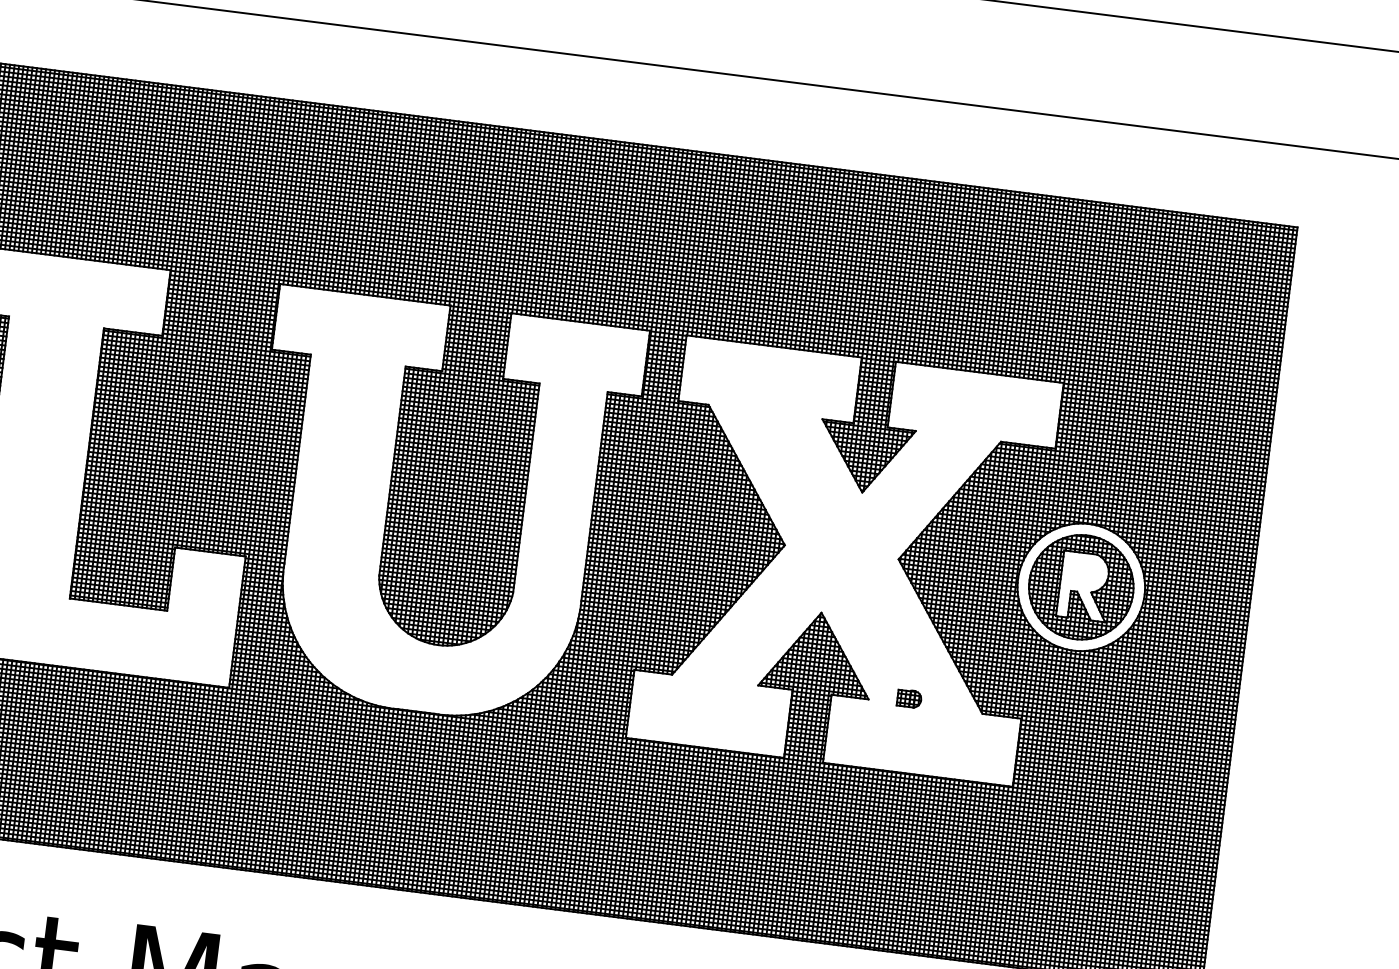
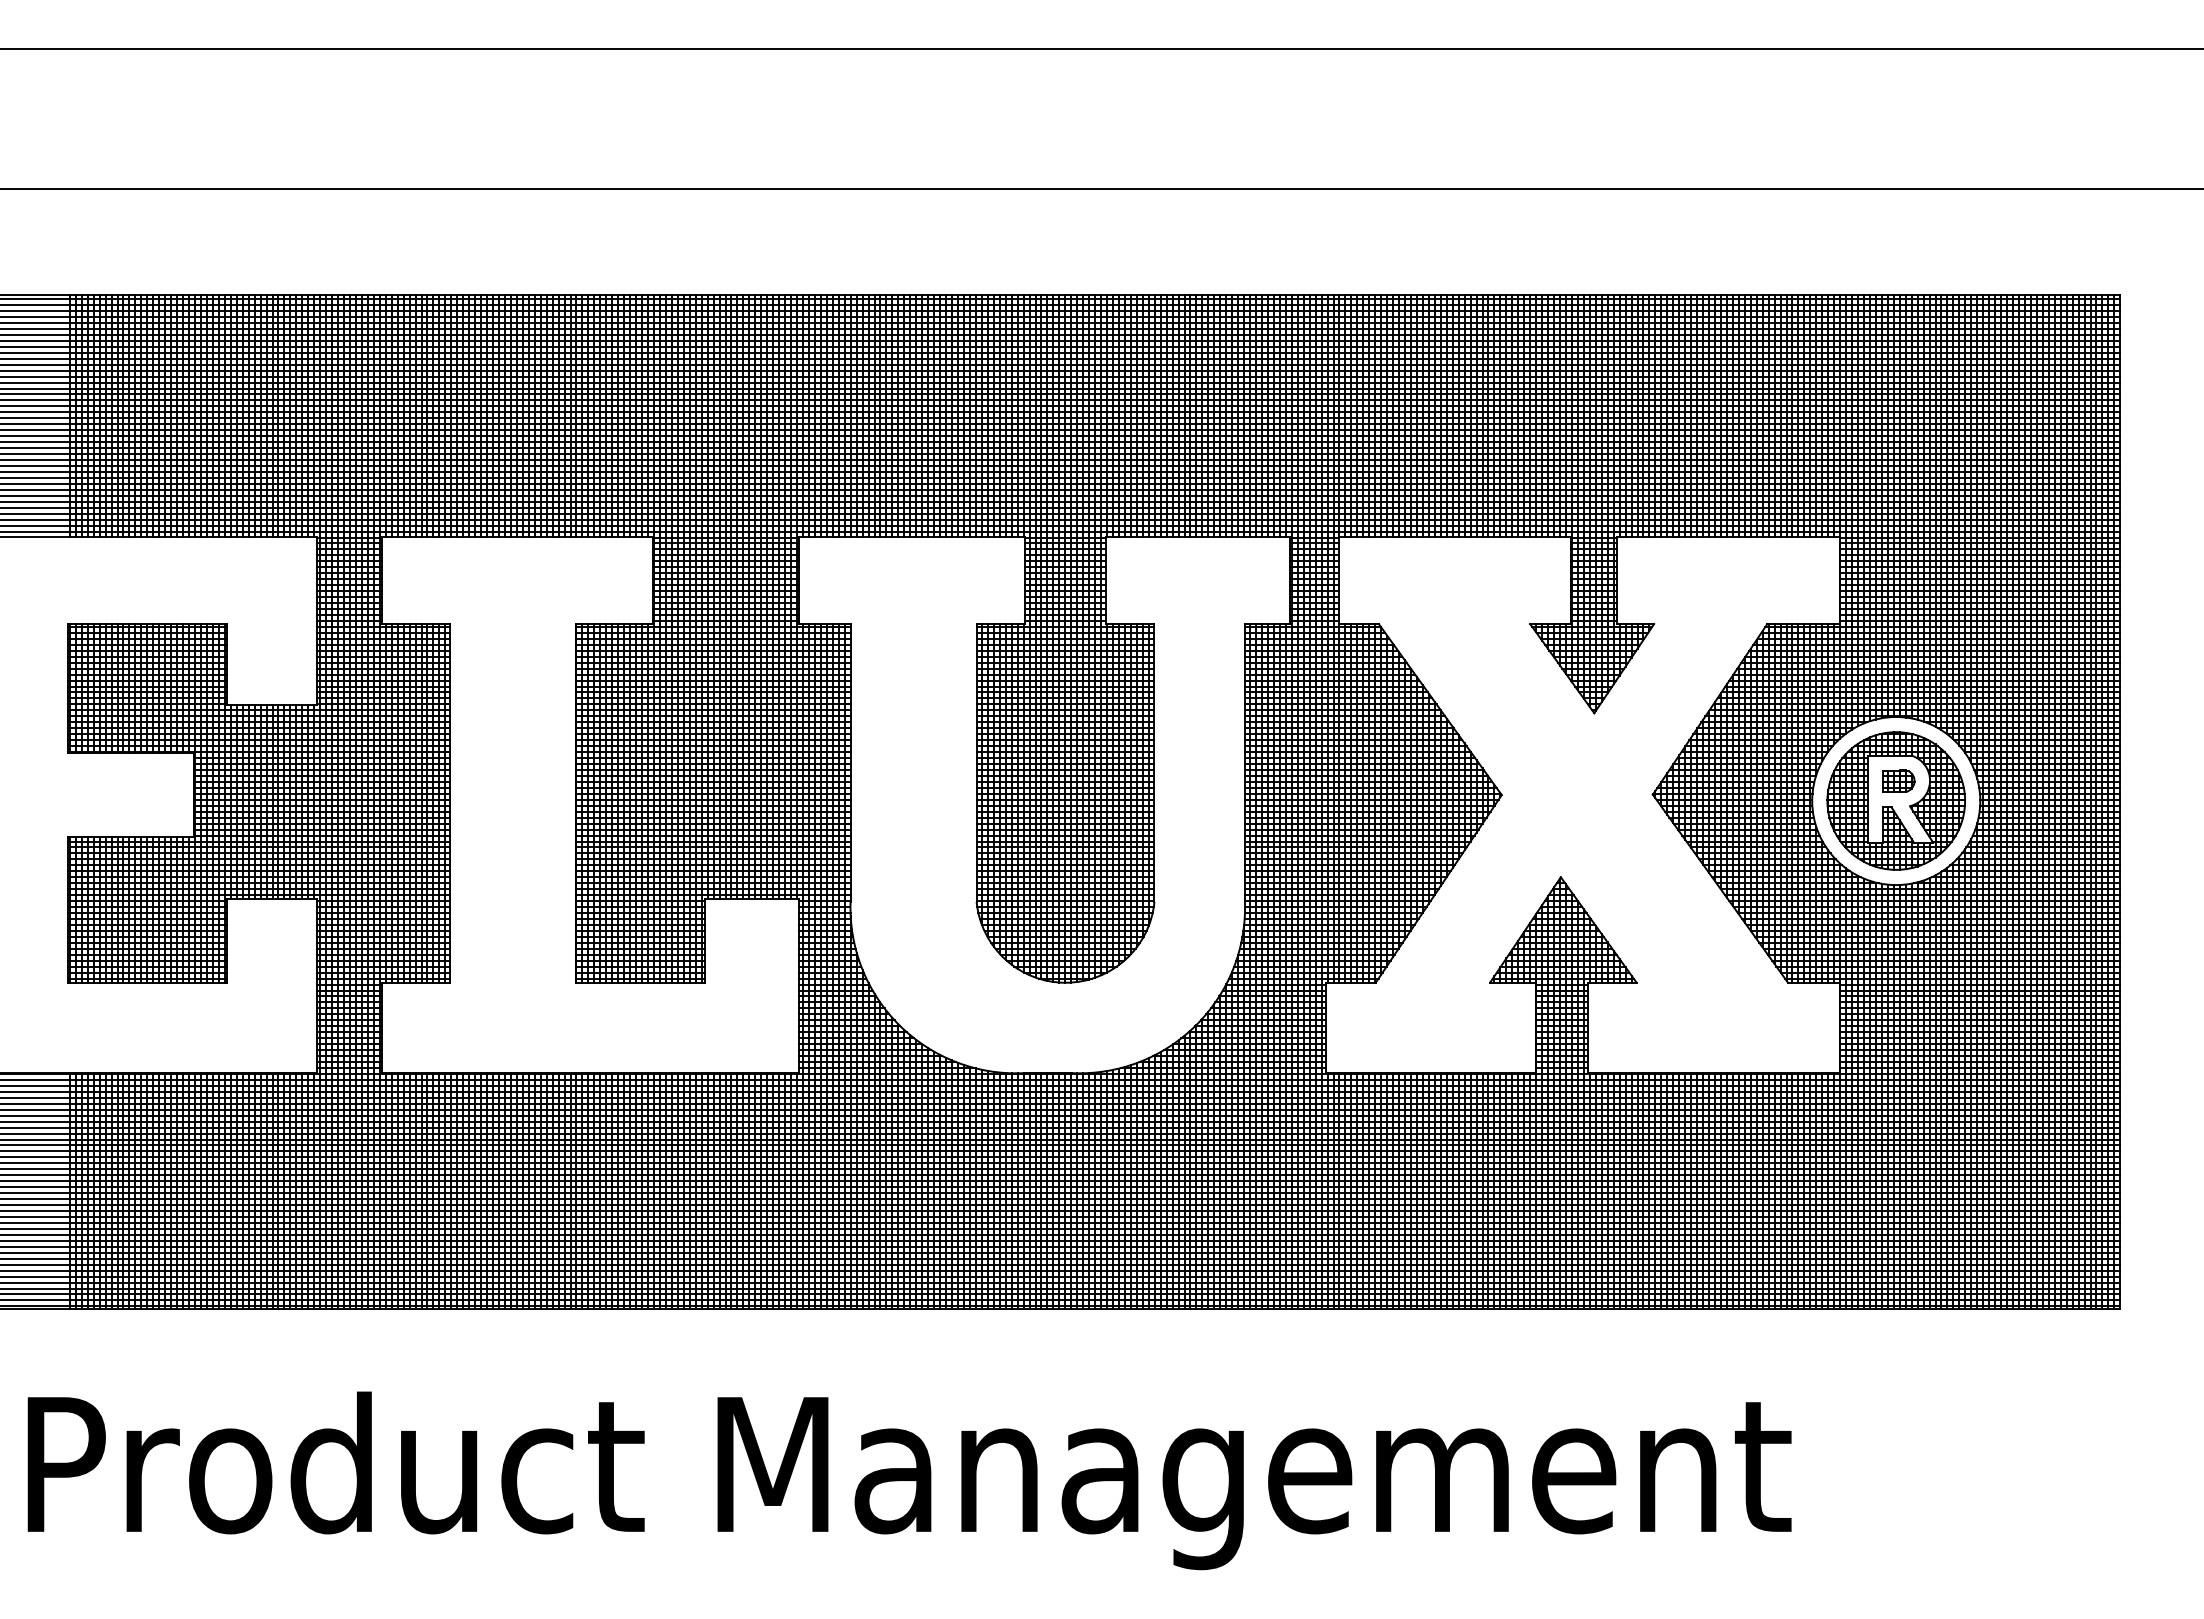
part: (909, 698) -> (1898, 780), moved

